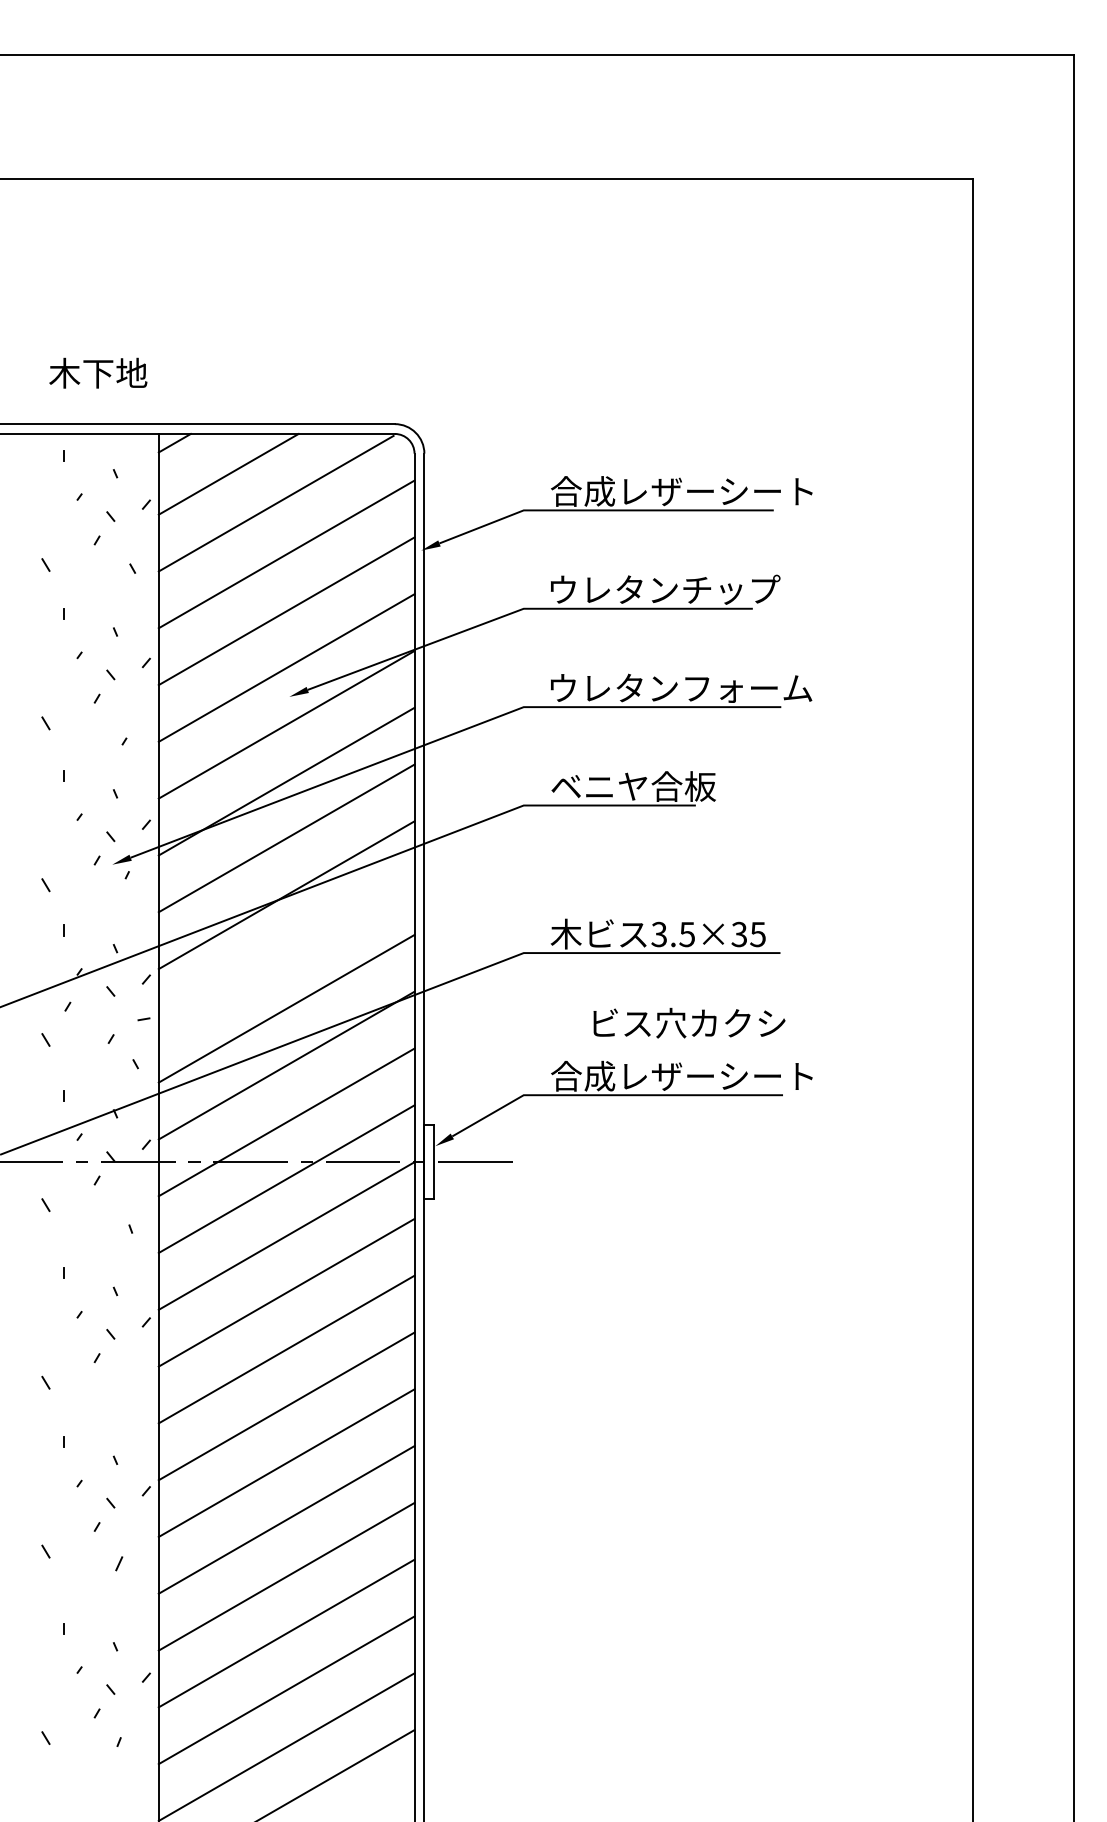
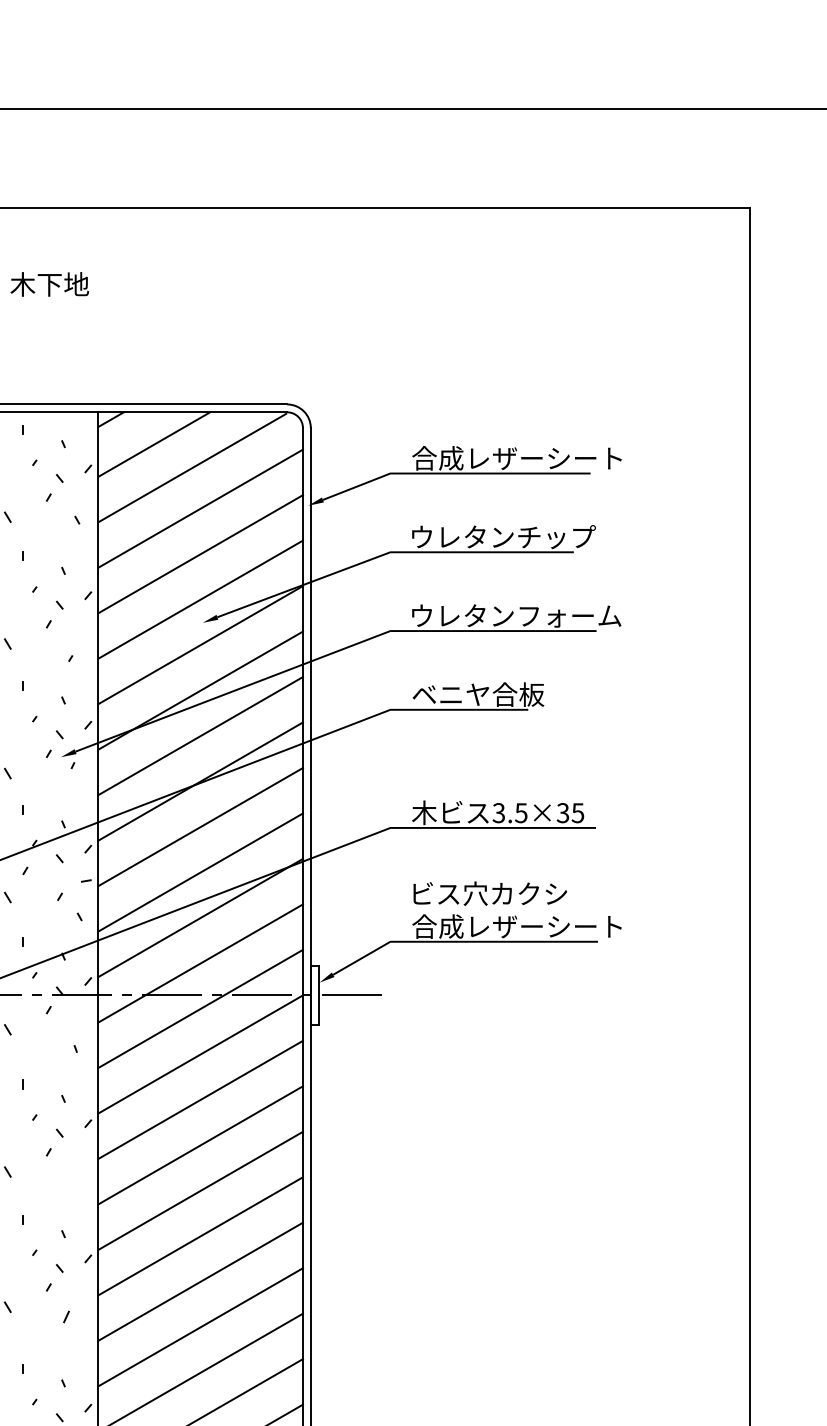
text: (98, 372) -> (49, 283), moved
line: (286, 951) -> (200, 826), added
text: (689, 1022) -> (490, 893), moved

